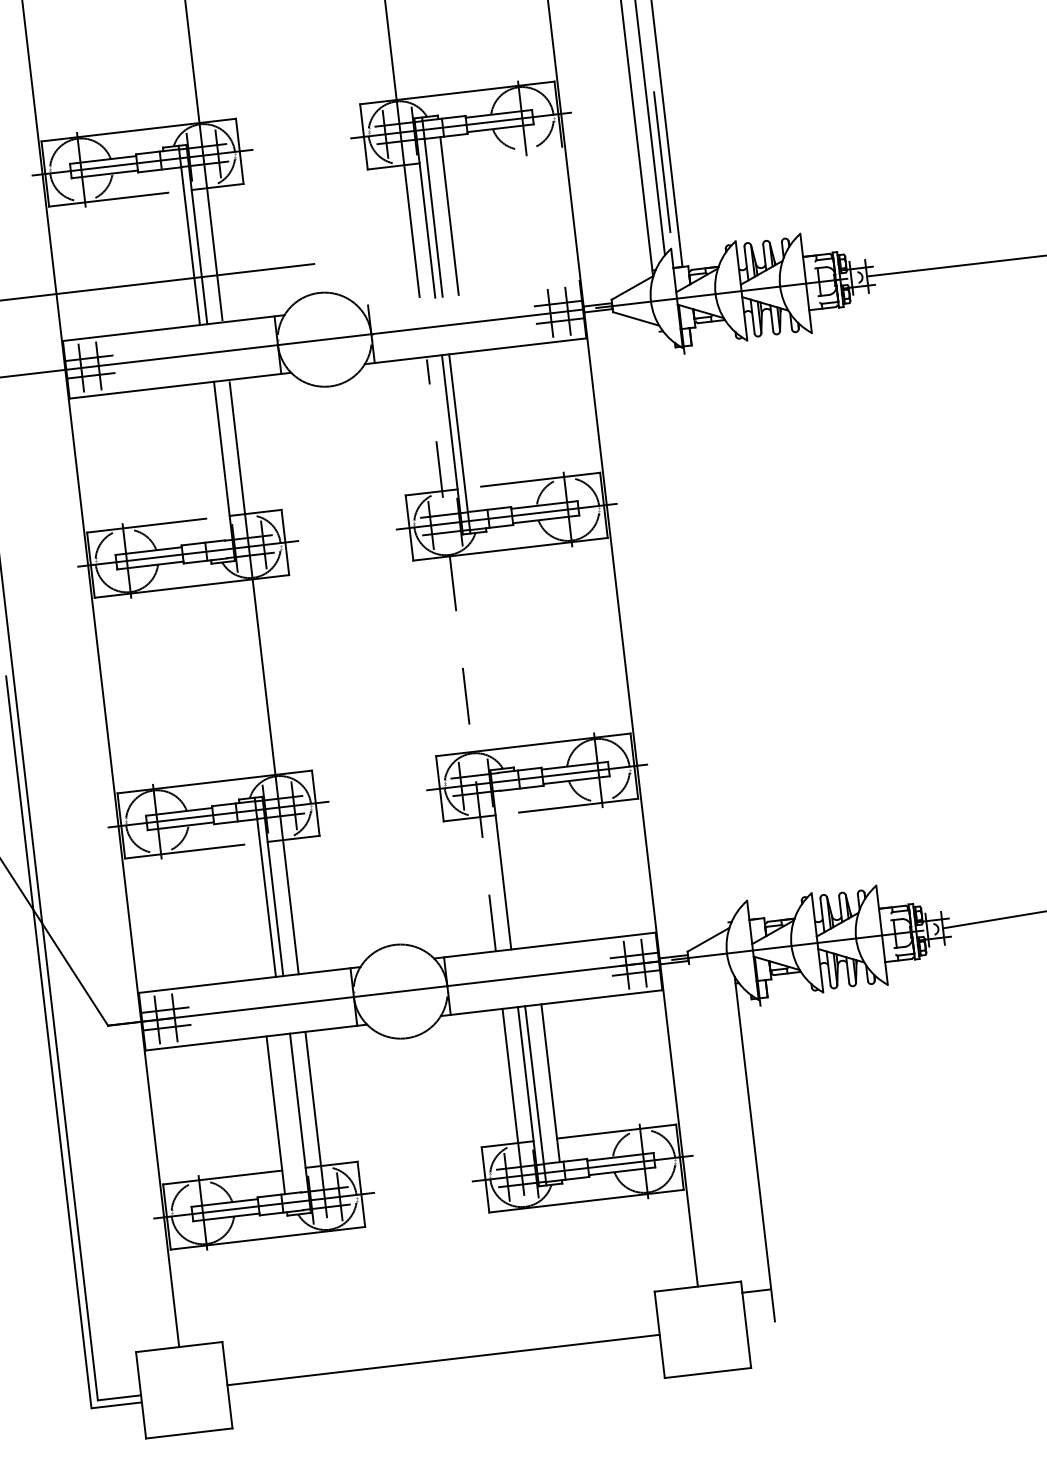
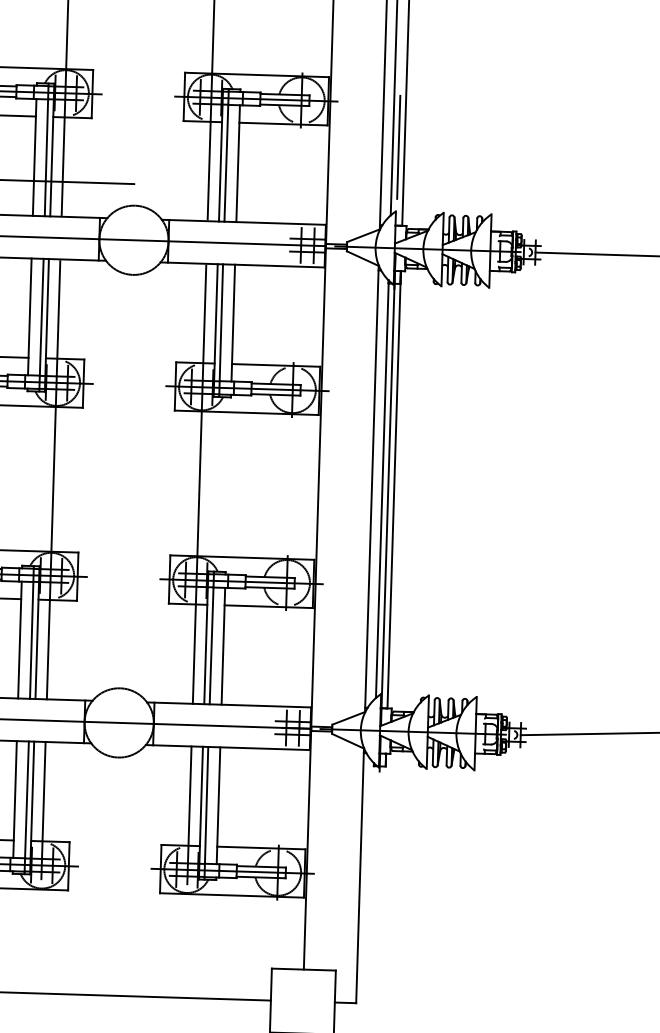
line: (502, 153) -> (283, 123), added
line: (174, 247) -> (34, 157), added
line: (468, 293) -> (243, 222), added
line: (474, 431) -> (233, 323), added
line: (199, 463) -> (29, 316), added
line: (216, 471) -> (41, 324), added
line: (723, 623) -> (393, 489), added
line: (715, 624) -> (387, 489), added
line: (707, 625) -> (381, 489), added
line: (693, 626) -> (371, 488), added
line: (461, 655) -> (199, 484), dashed -> solid
line: (508, 858) -> (212, 637), added
line: (525, 867) -> (223, 646), added
line: (250, 899) -> (19, 639), added
line: (712, 970) -> (348, 741), added
line: (292, 1123) -> (26, 807), added
line: (756, 1290) -> (345, 1002), moved

